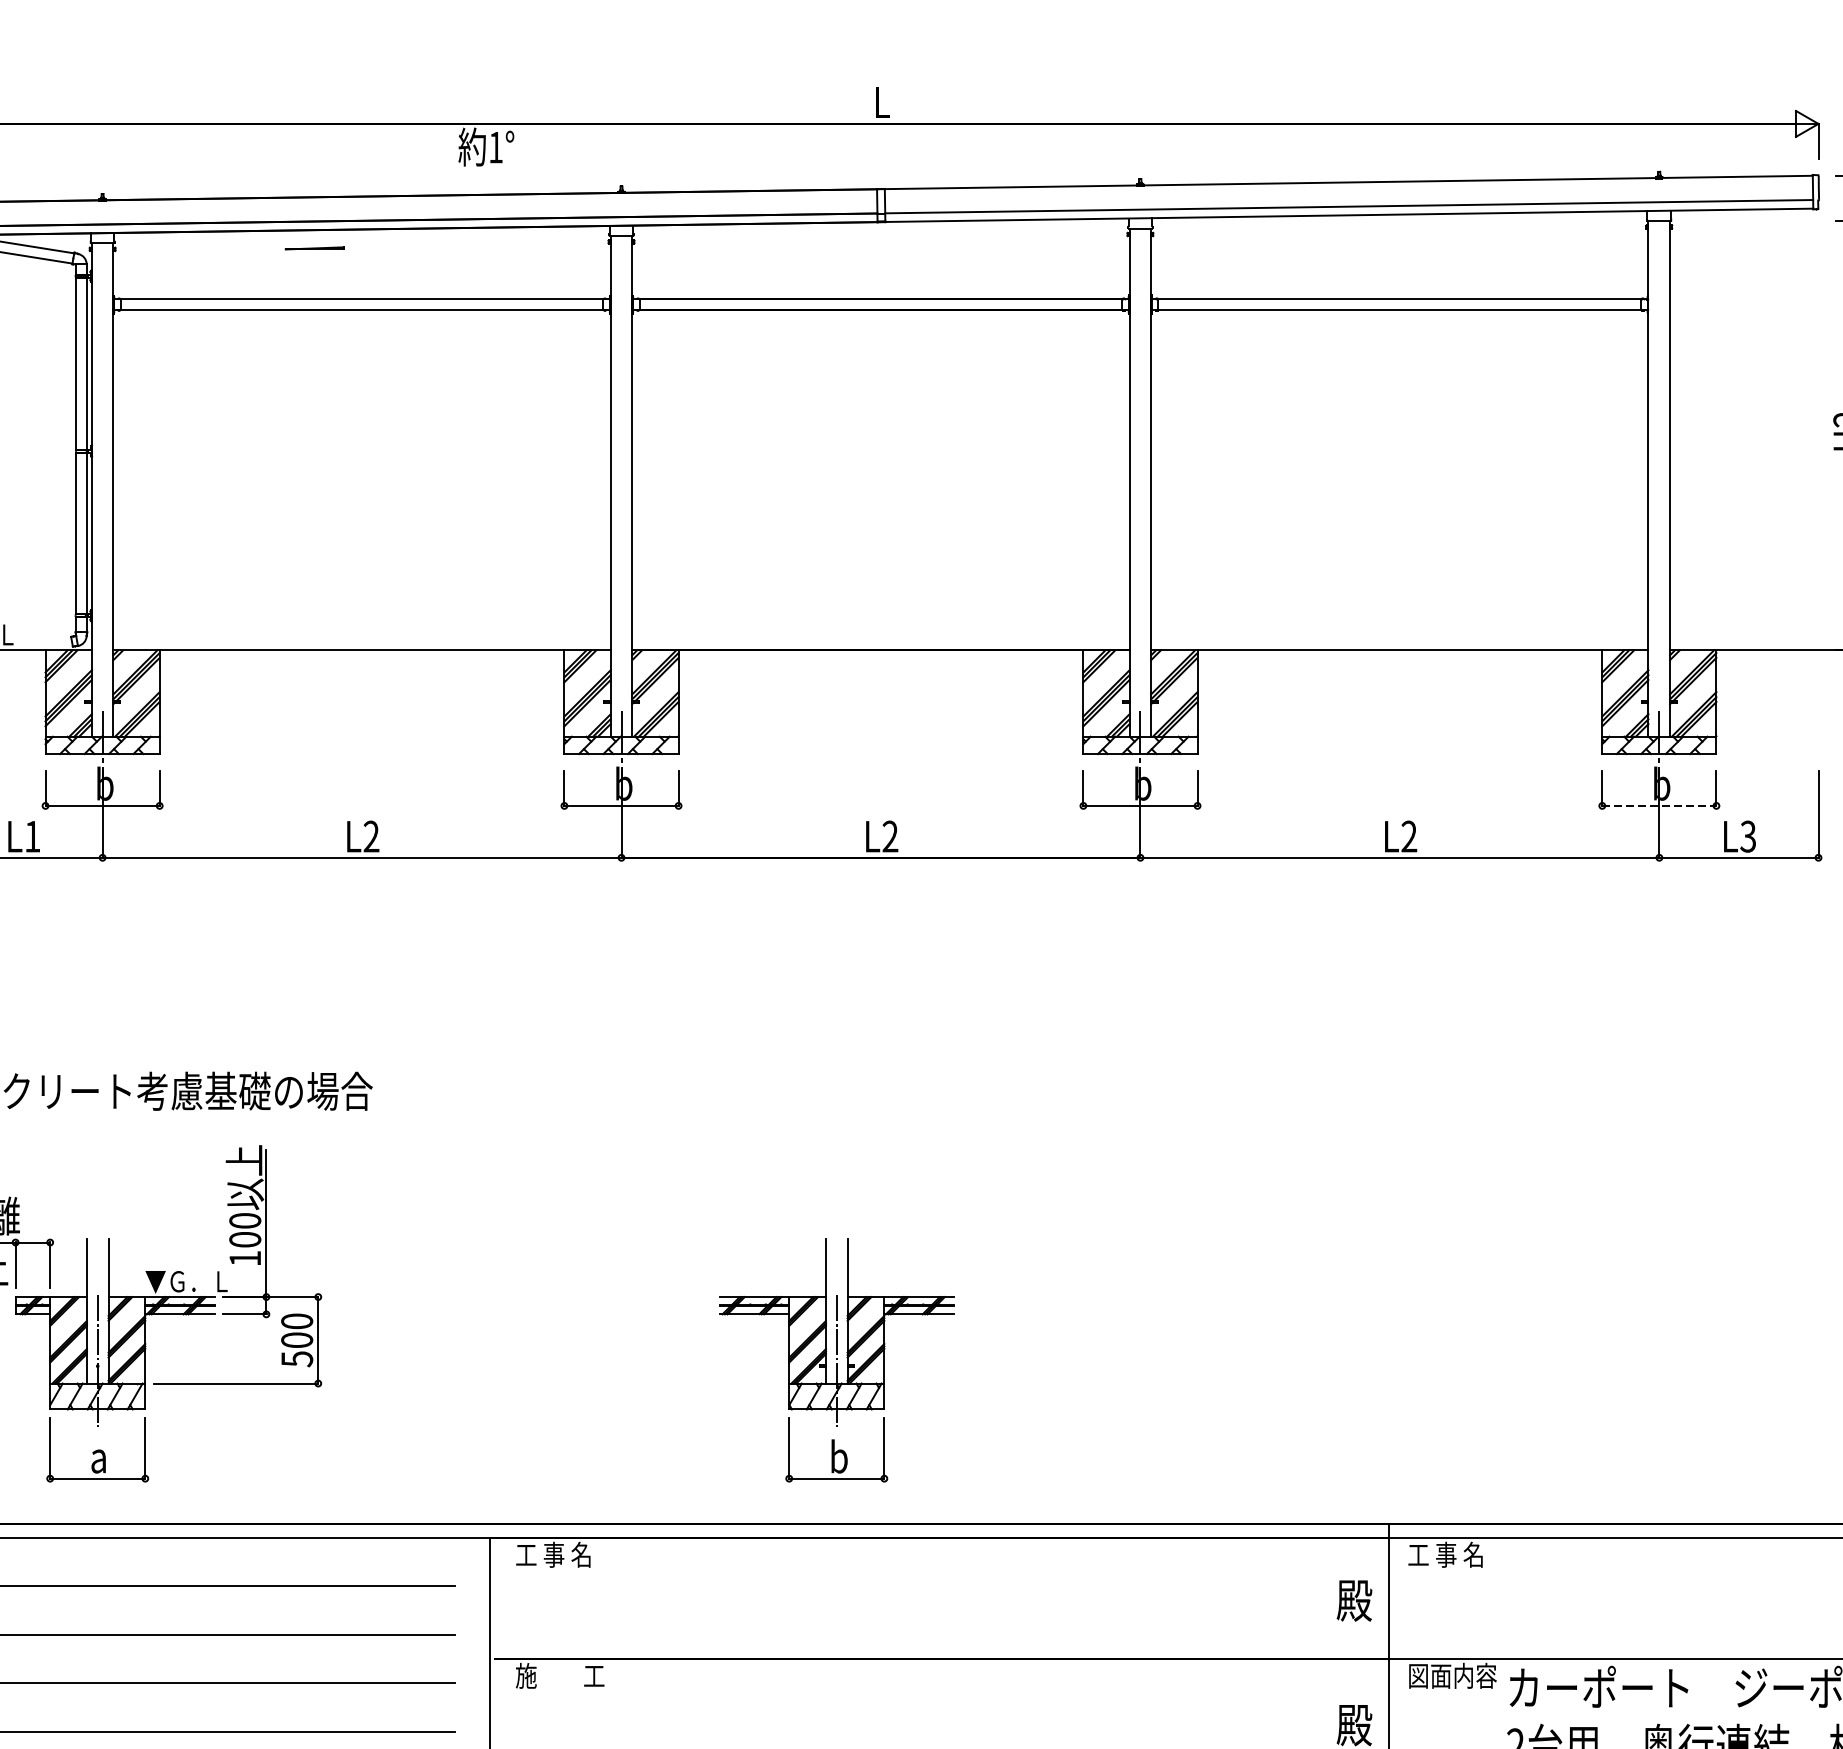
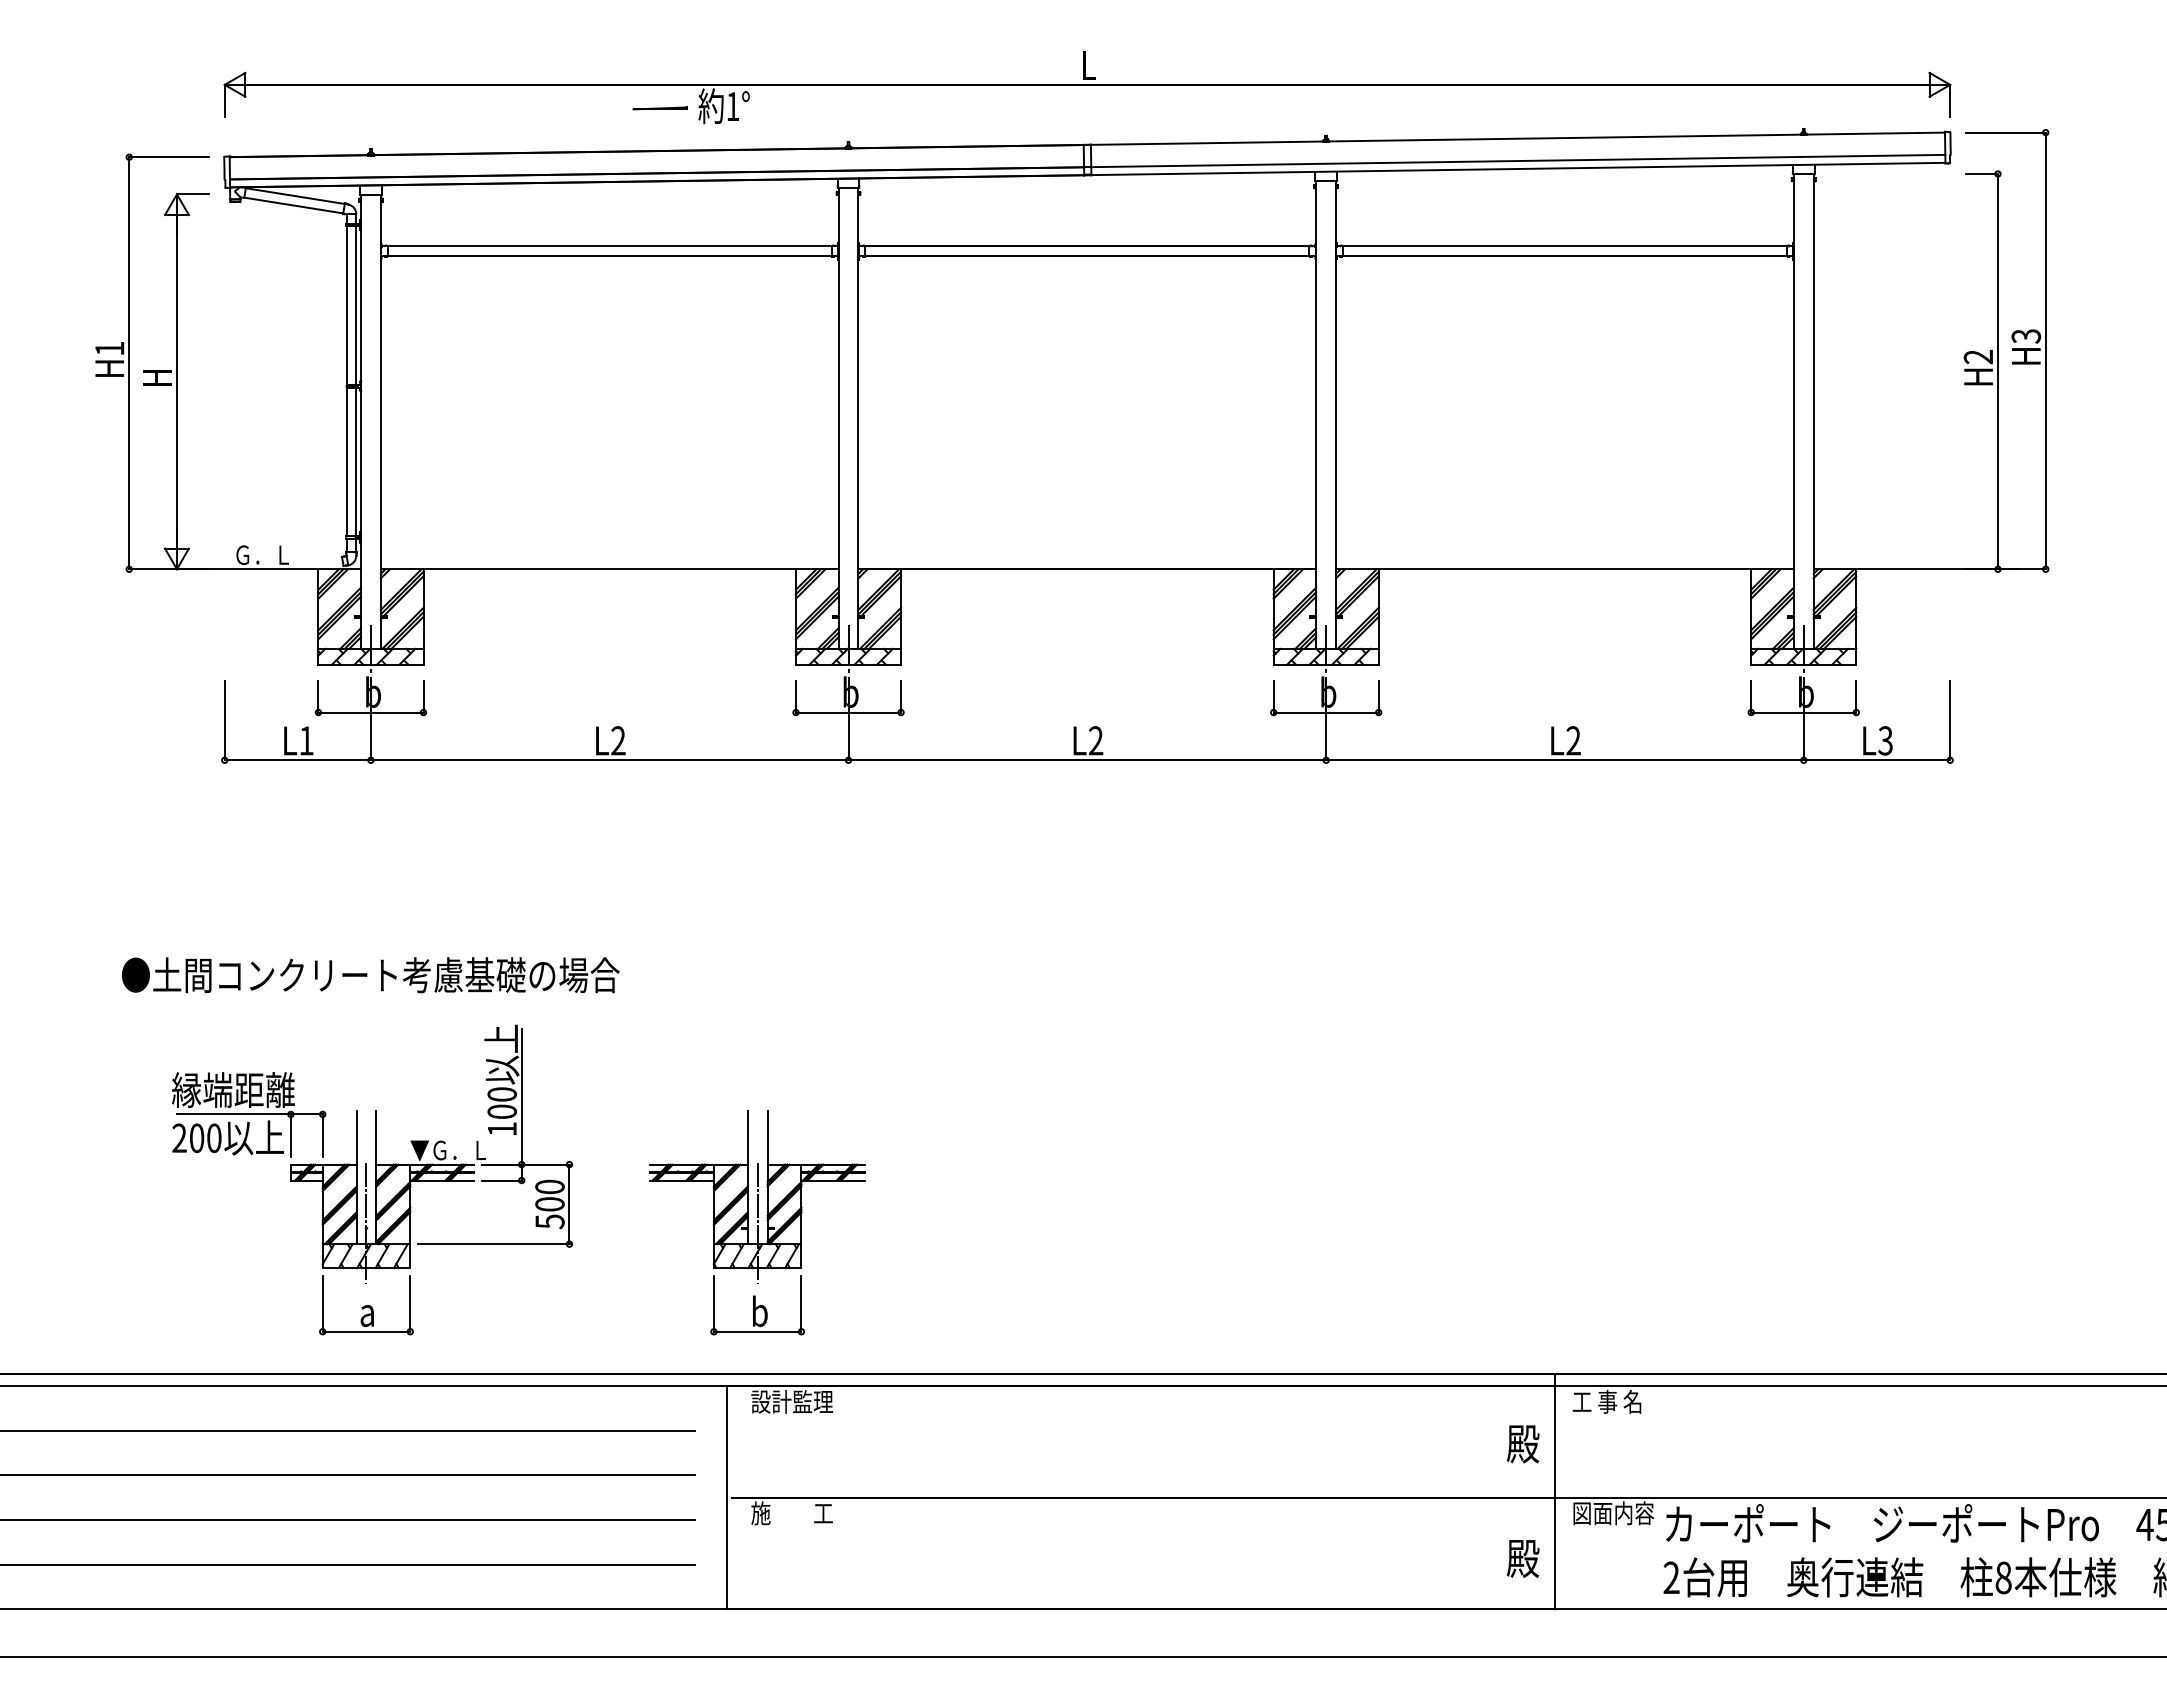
line: (313, 248) -> (659, 108), moved
line: (1659, 805) -> (1803, 712), dashed -> solid
part: (836, 1359) -> (757, 1222), moved
text: (560, 1554) -> (792, 1401), 工 事 名 -> 設計監理

